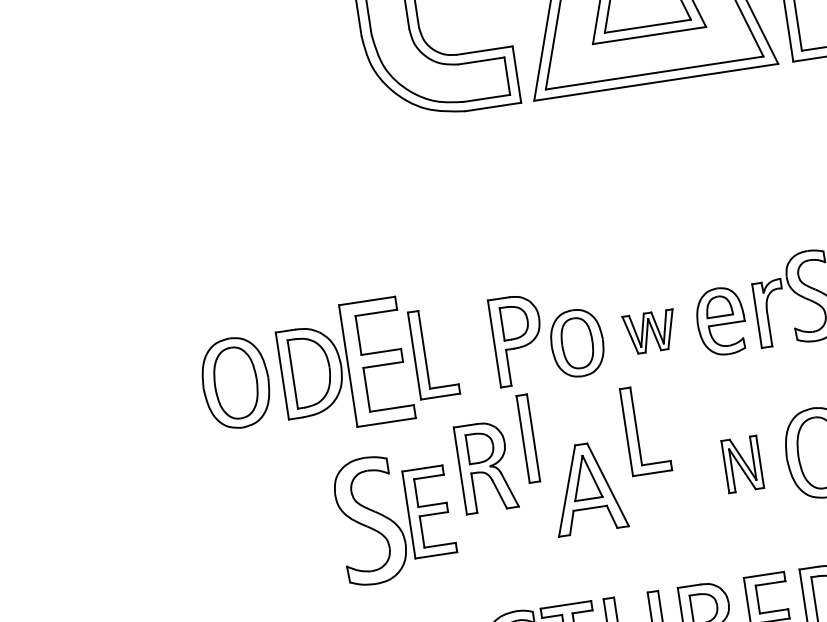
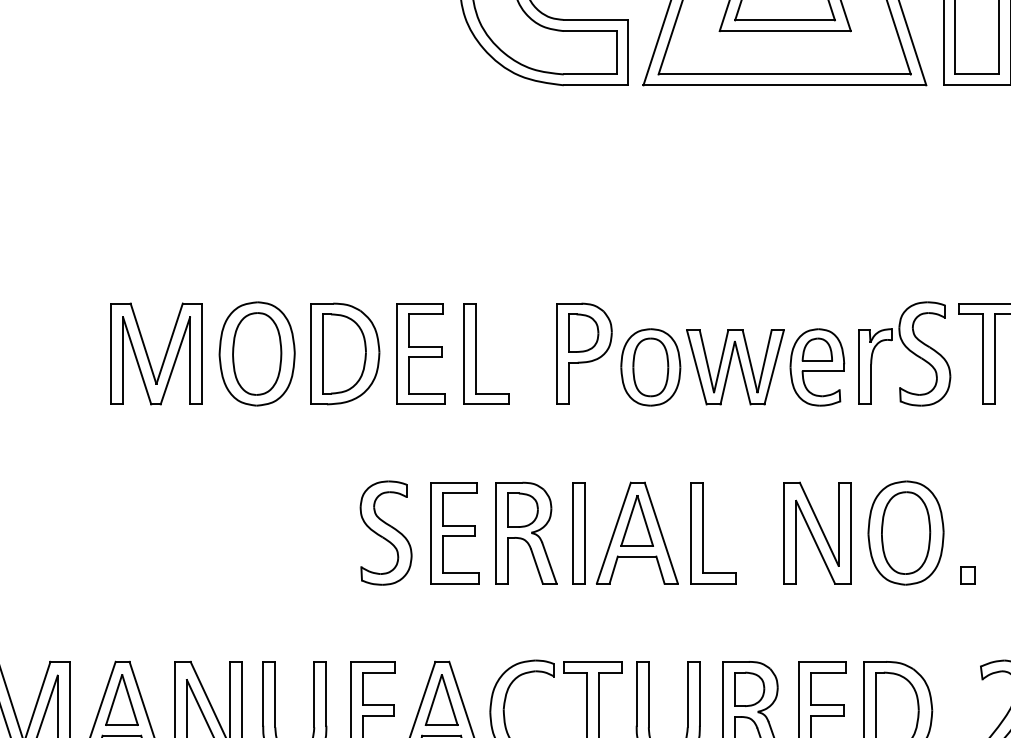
part: (650, 332) -> (735, 367), size x1.67
part: (376, 361) -> (420, 353), size x0.71
part: (142, 398) -> (148, 355), added
part: (637, 431) -> (703, 533), moved
part: (528, 439) -> (578, 533), moved
part: (742, 463) -> (817, 532), size x1.67
part: (486, 466) -> (526, 532), moved
part: (369, 520) -> (385, 532), size x0.71

